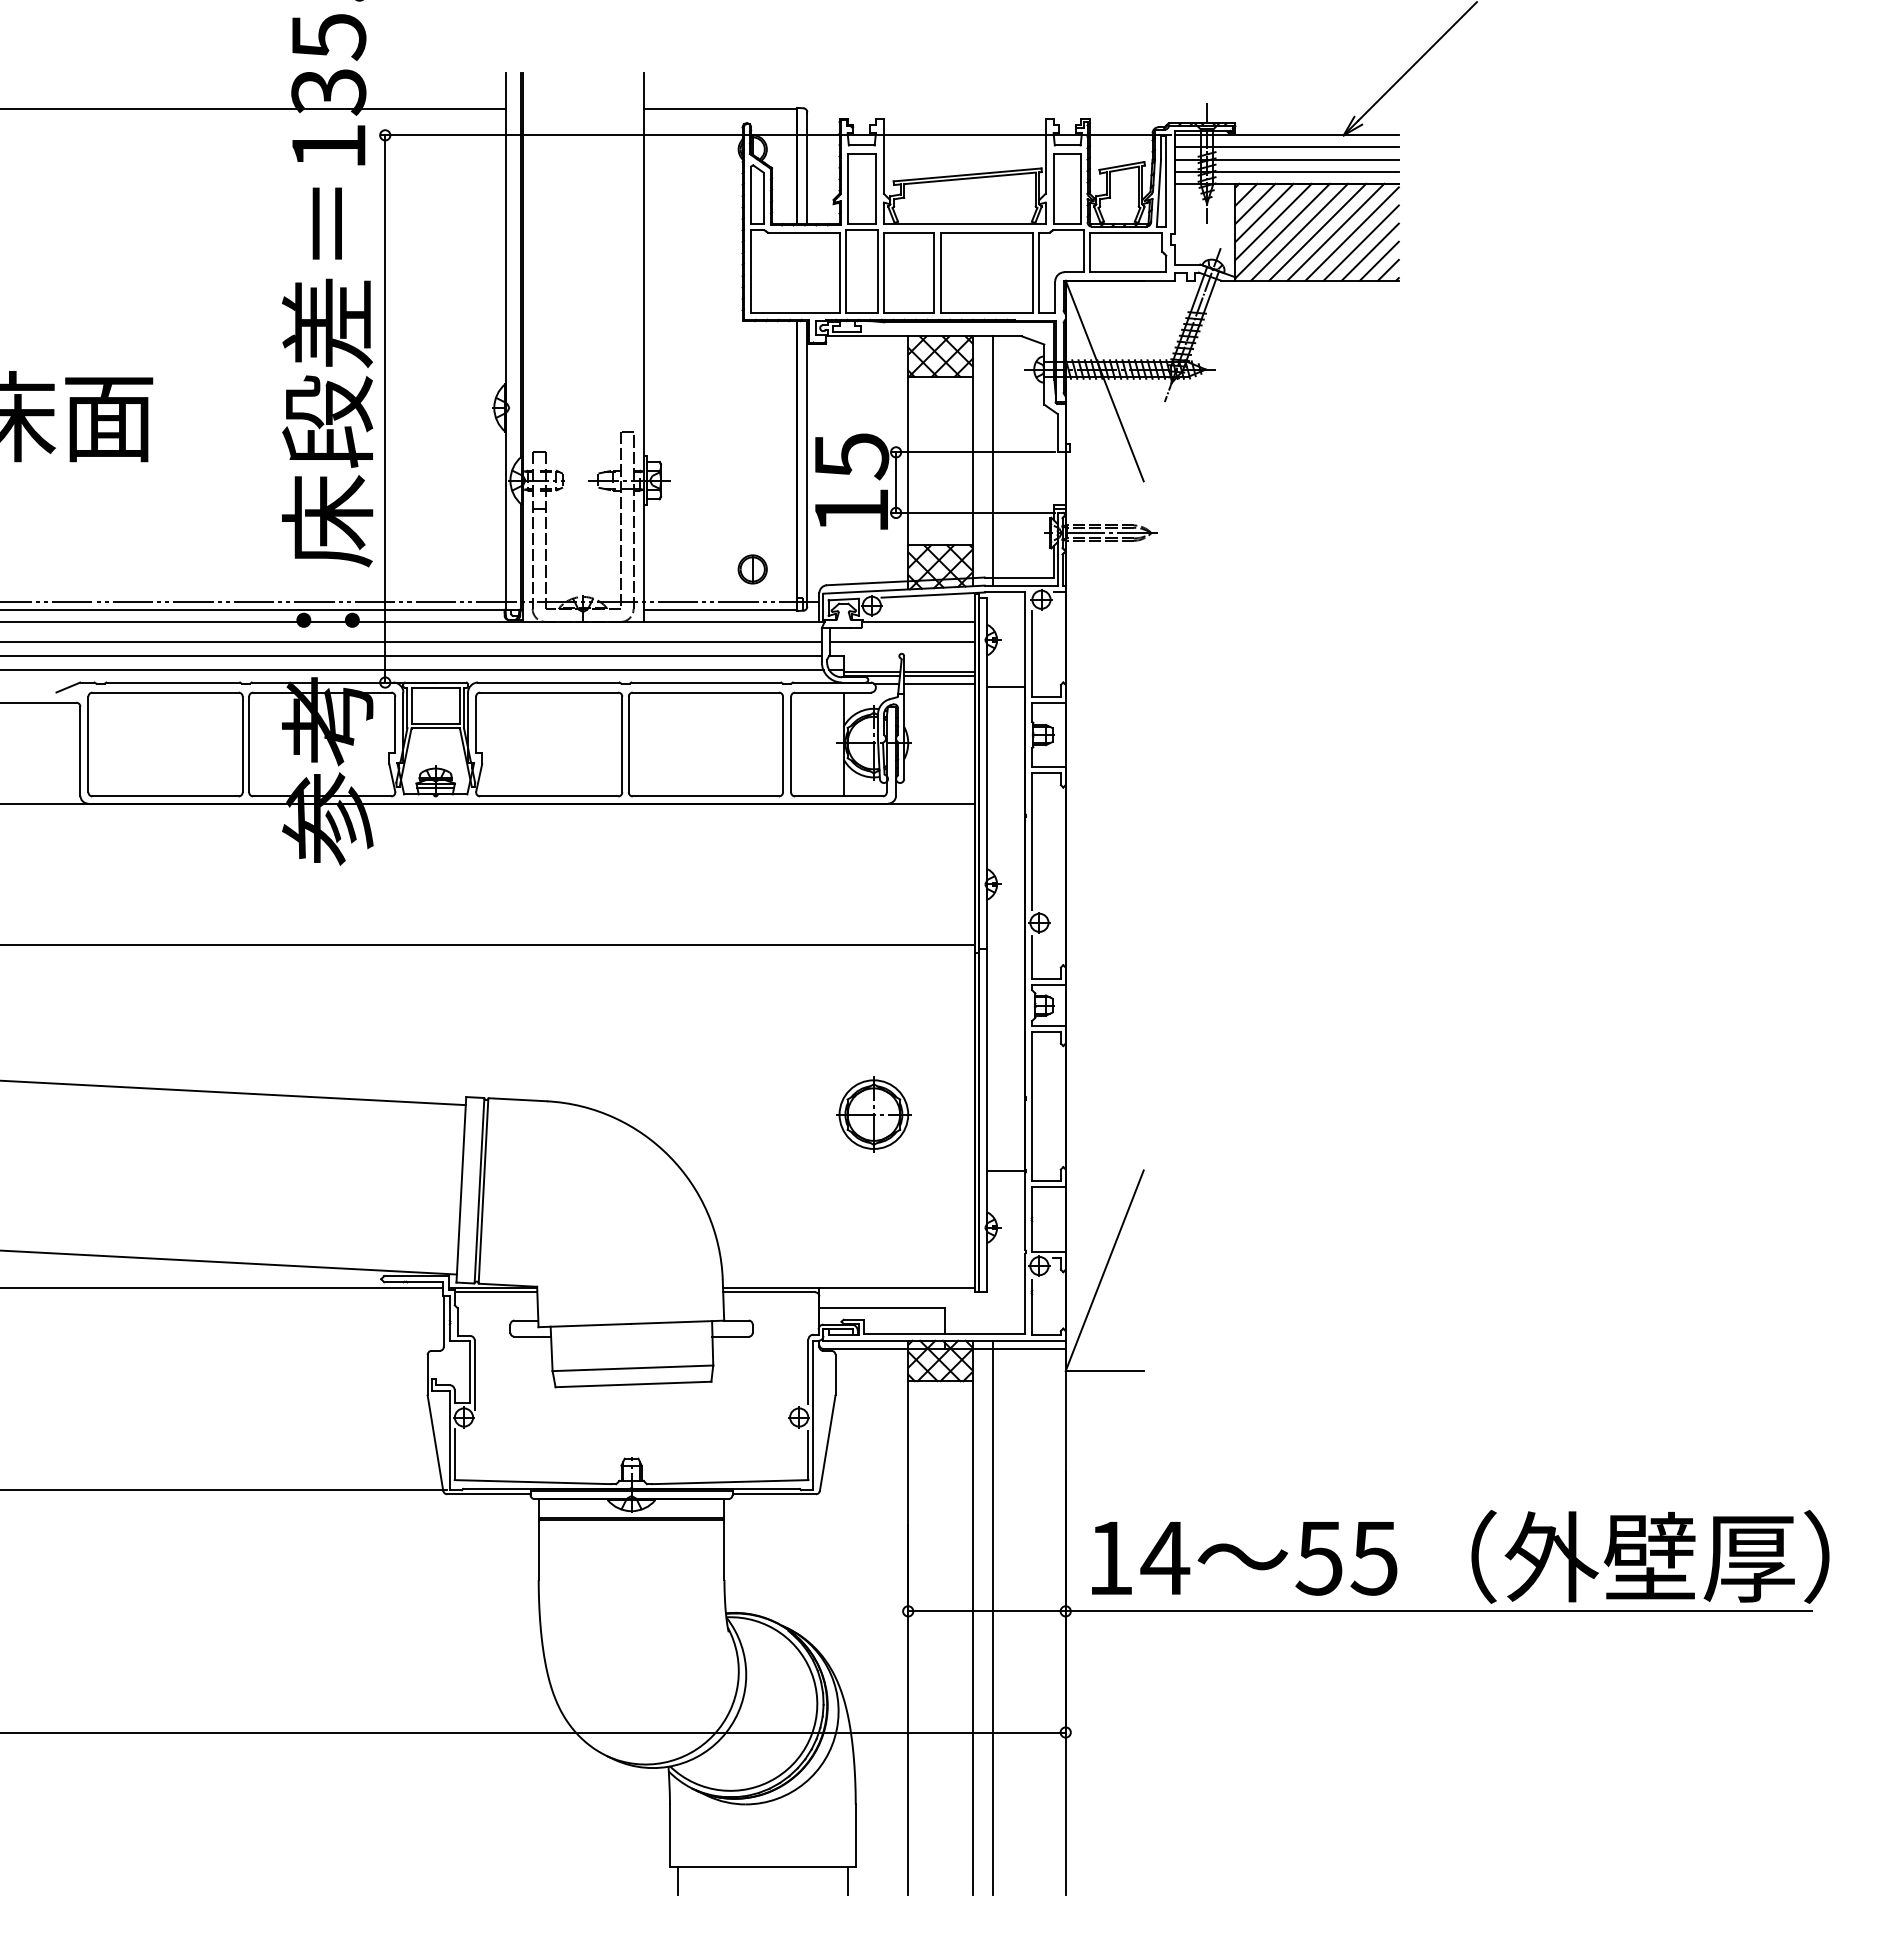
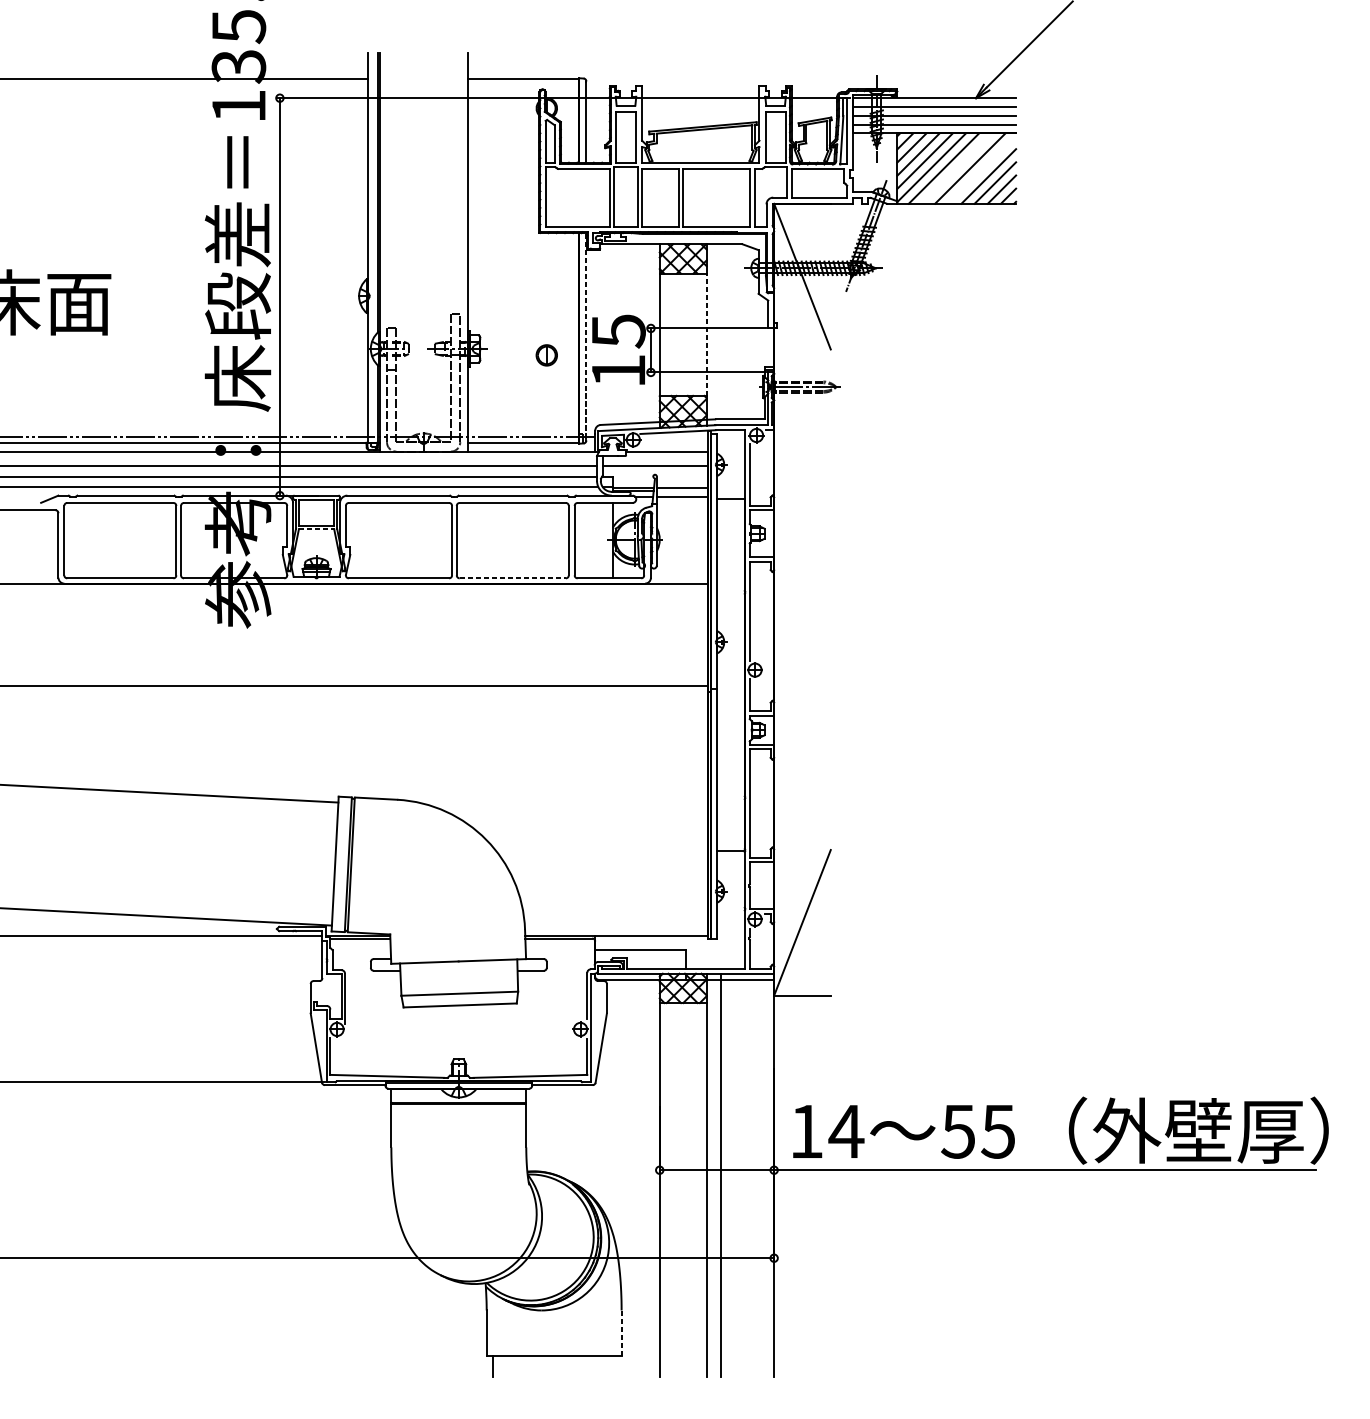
line: (1317, 231) -> (956, 168), removed
line: (1351, 233) -> (981, 169), removed
line: (972, 460) -> (706, 334), solid -> dashed
line: (993, 460) -> (721, 334), removed
line: (807, 463) -> (586, 336), solid -> dashed
part: (752, 569) -> (546, 355), moved
line: (939, 675) -> (682, 490), removed
line: (436, 728) -> (317, 529), solid -> dashed
line: (706, 796) -> (513, 578), solid -> dashed
part: (873, 1114) -> (634, 809), removed
line: (855, 1835) -> (621, 1333), solid -> dashed
line: (847, 1881) -> (615, 1366), removed

